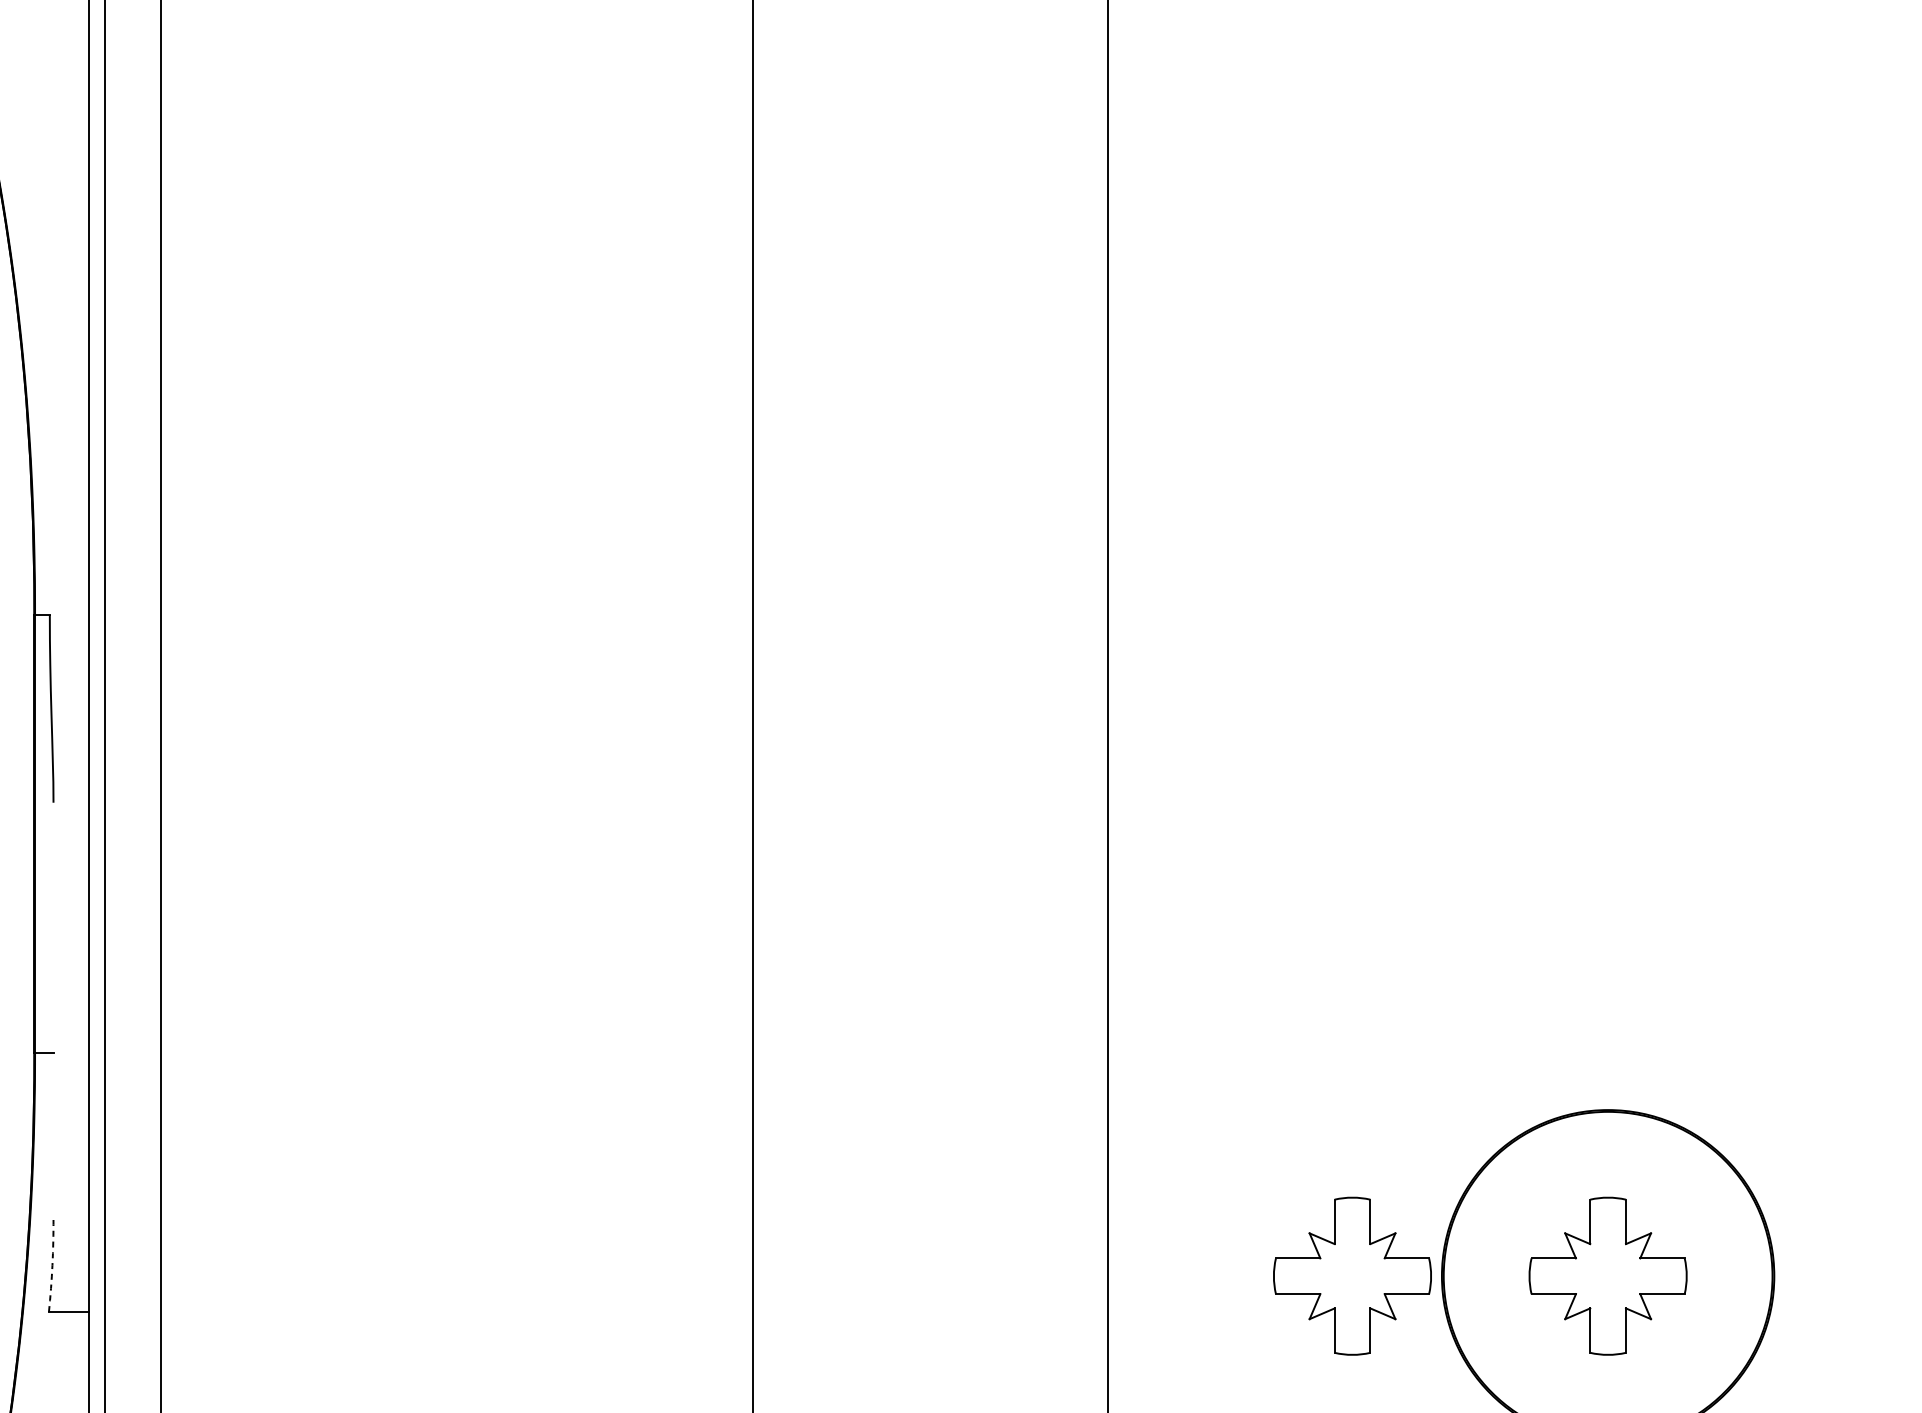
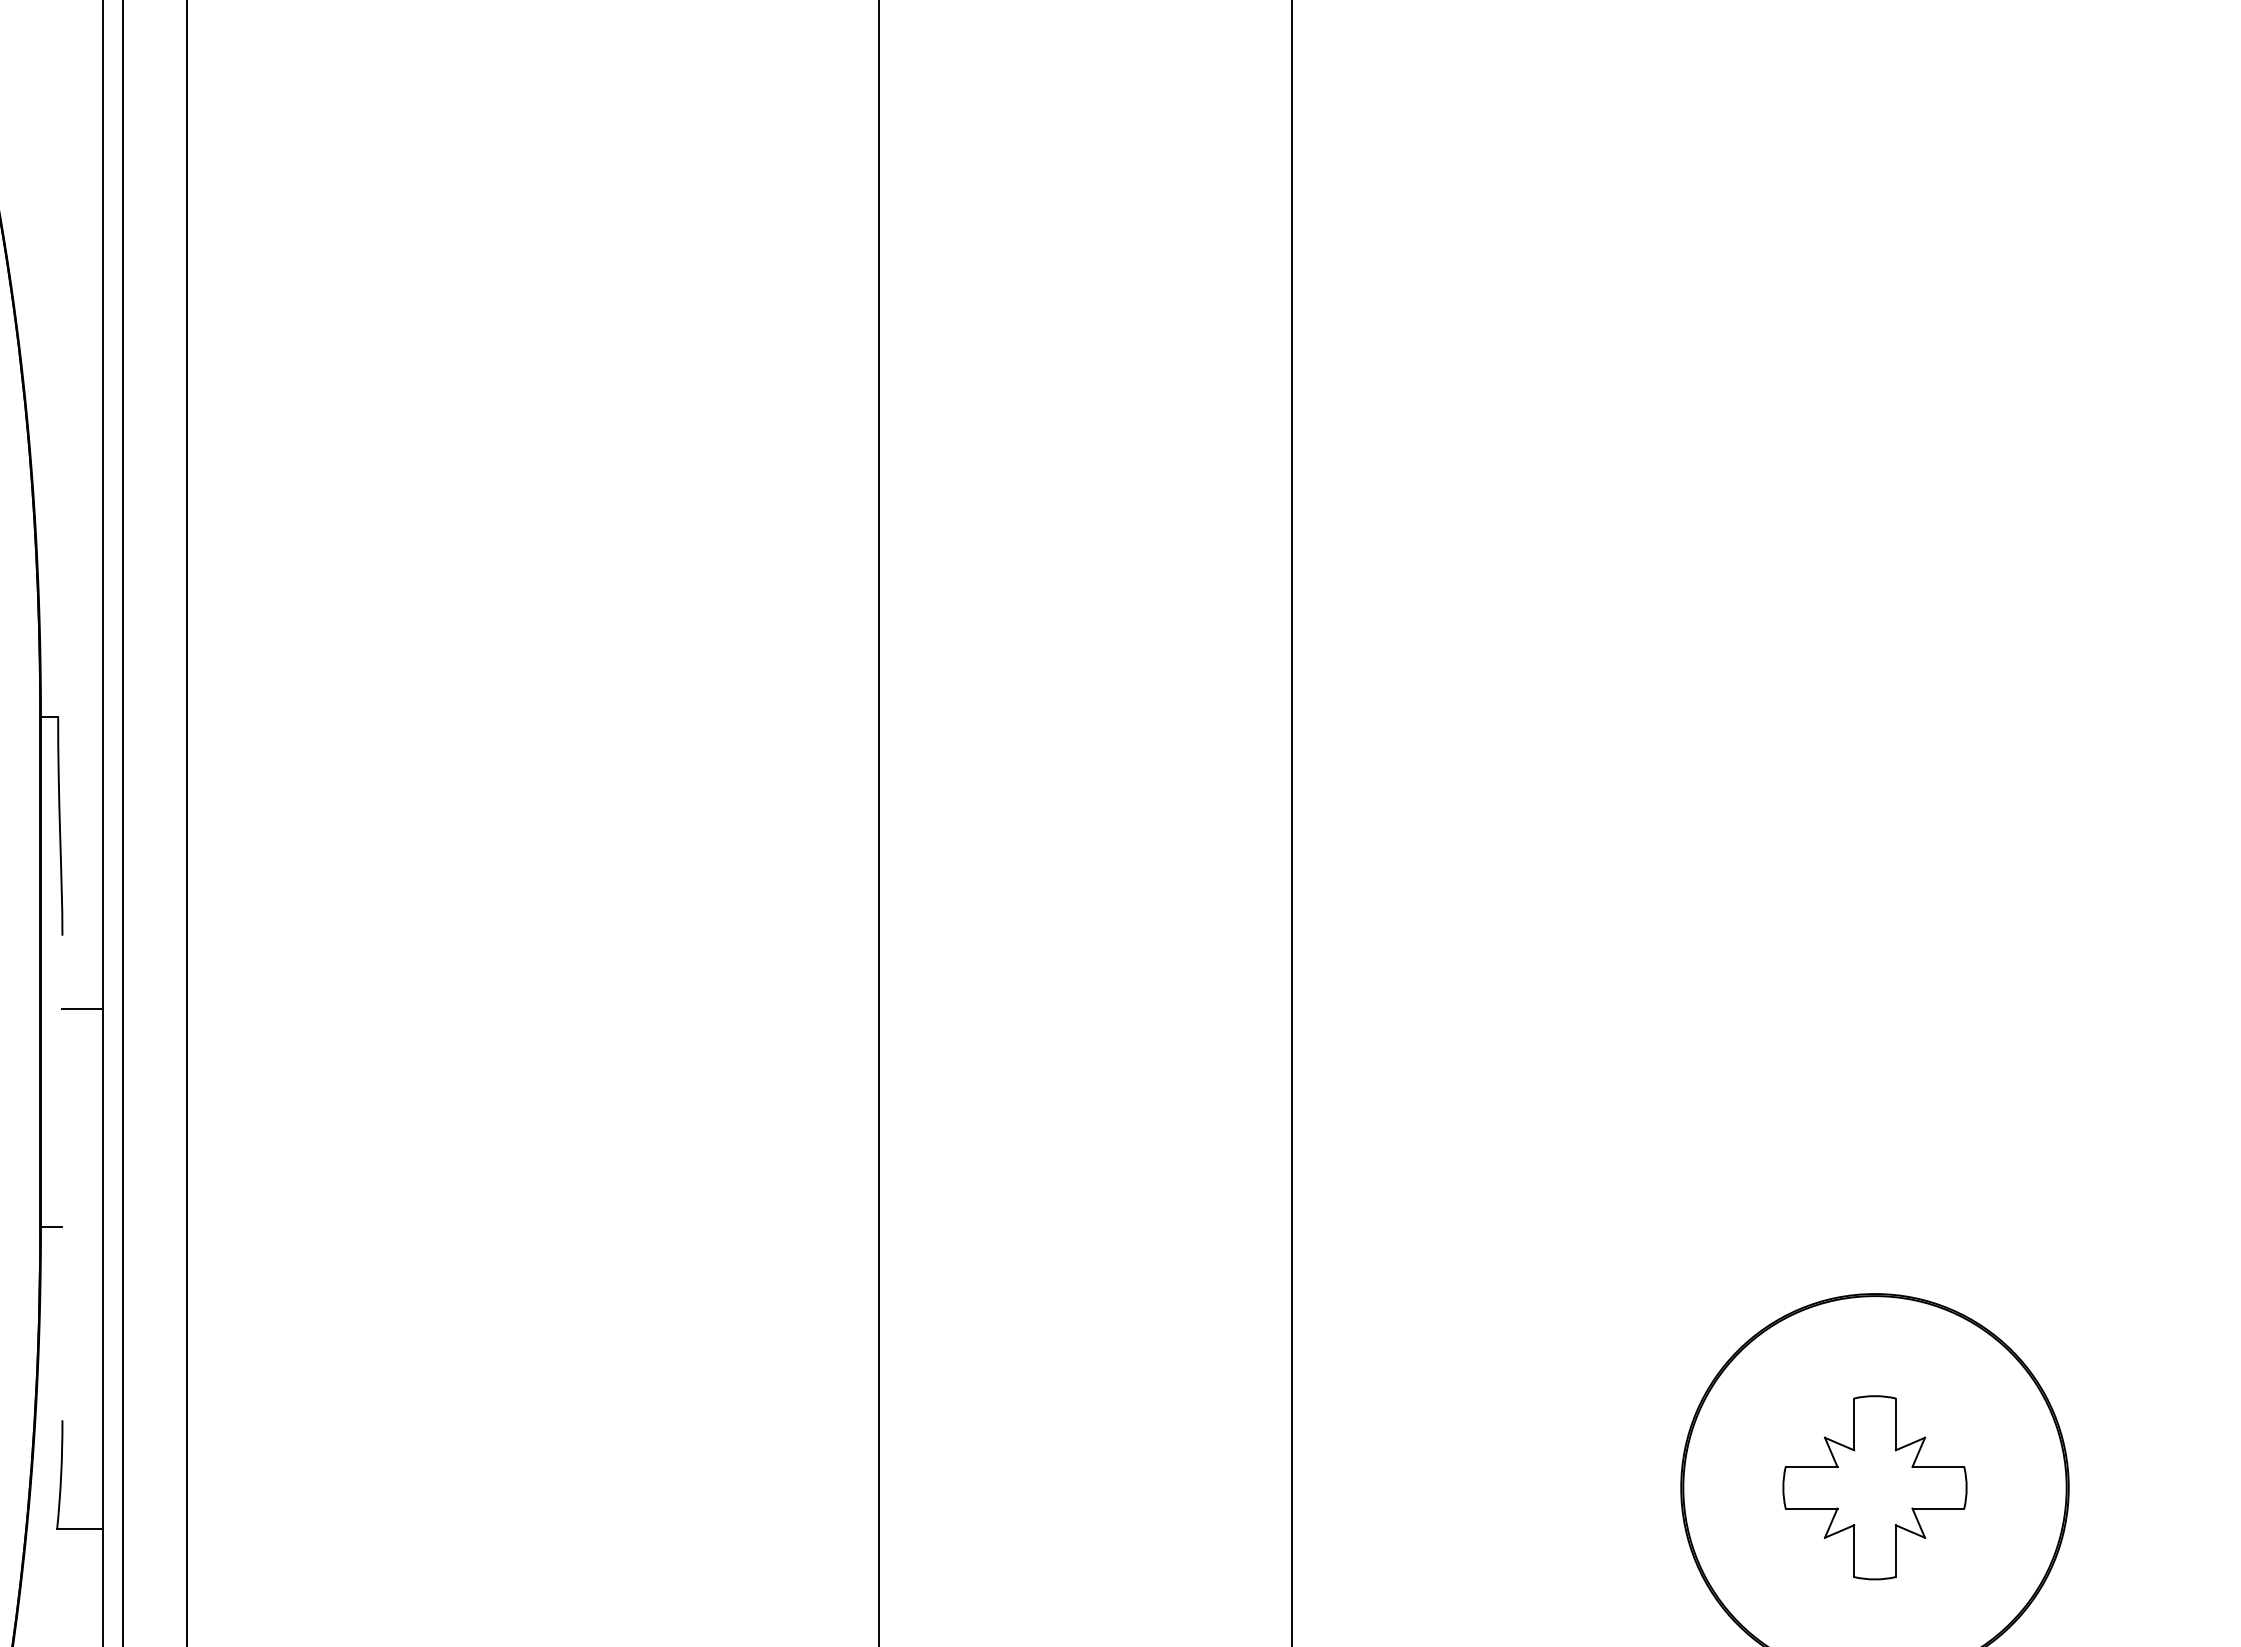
line: (70, 865) -> (82, 1008), added
arc: (52, 1264) -> (61, 1474), dashed -> solid
part: (1352, 1276) -> (1576, 1487), removed

